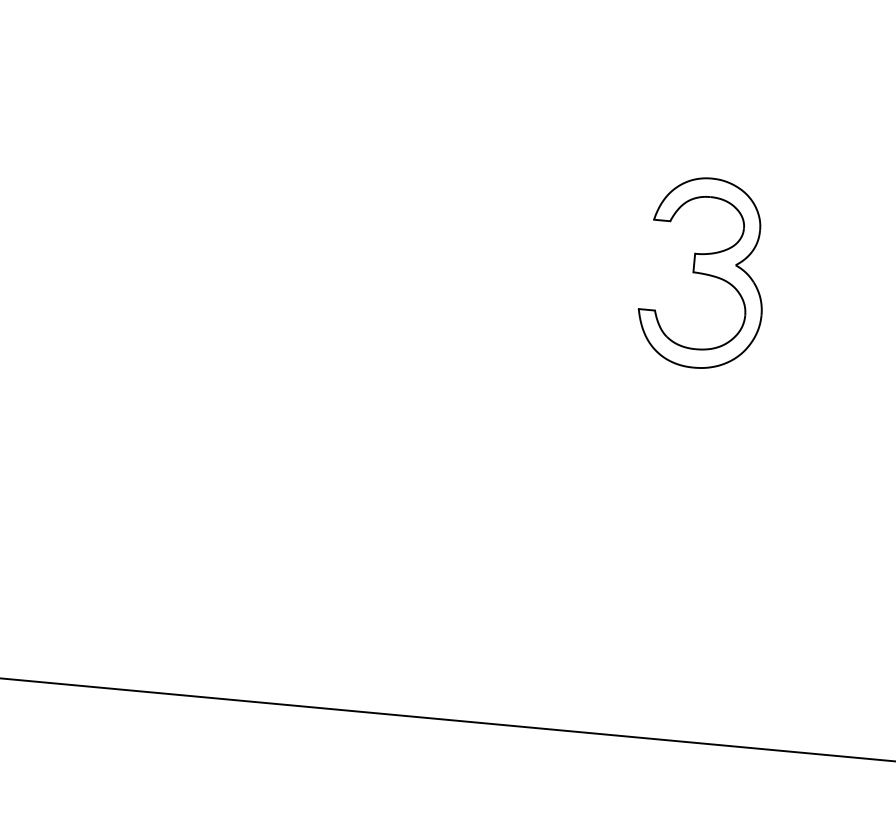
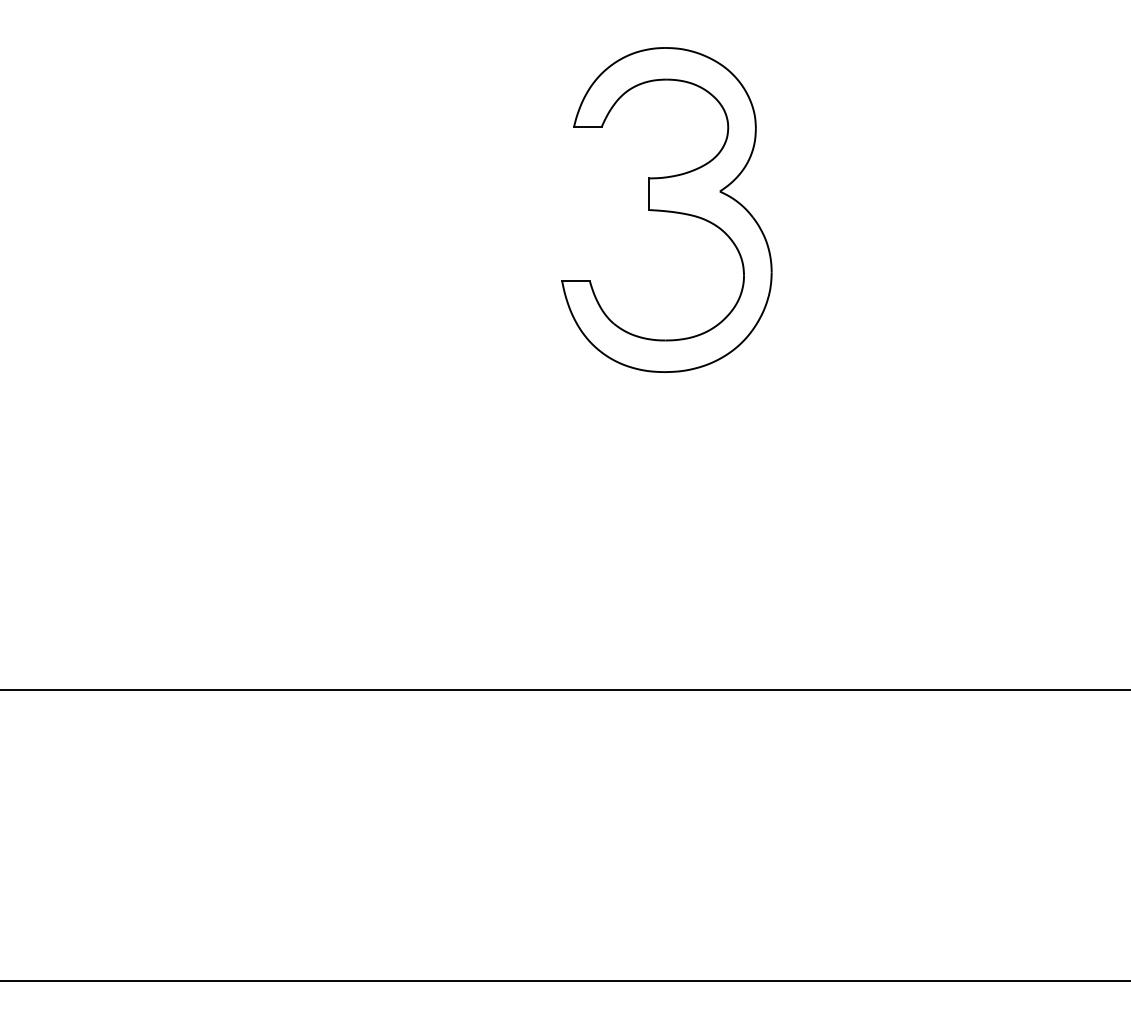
part: (703, 272) -> (666, 209), size x1.67

